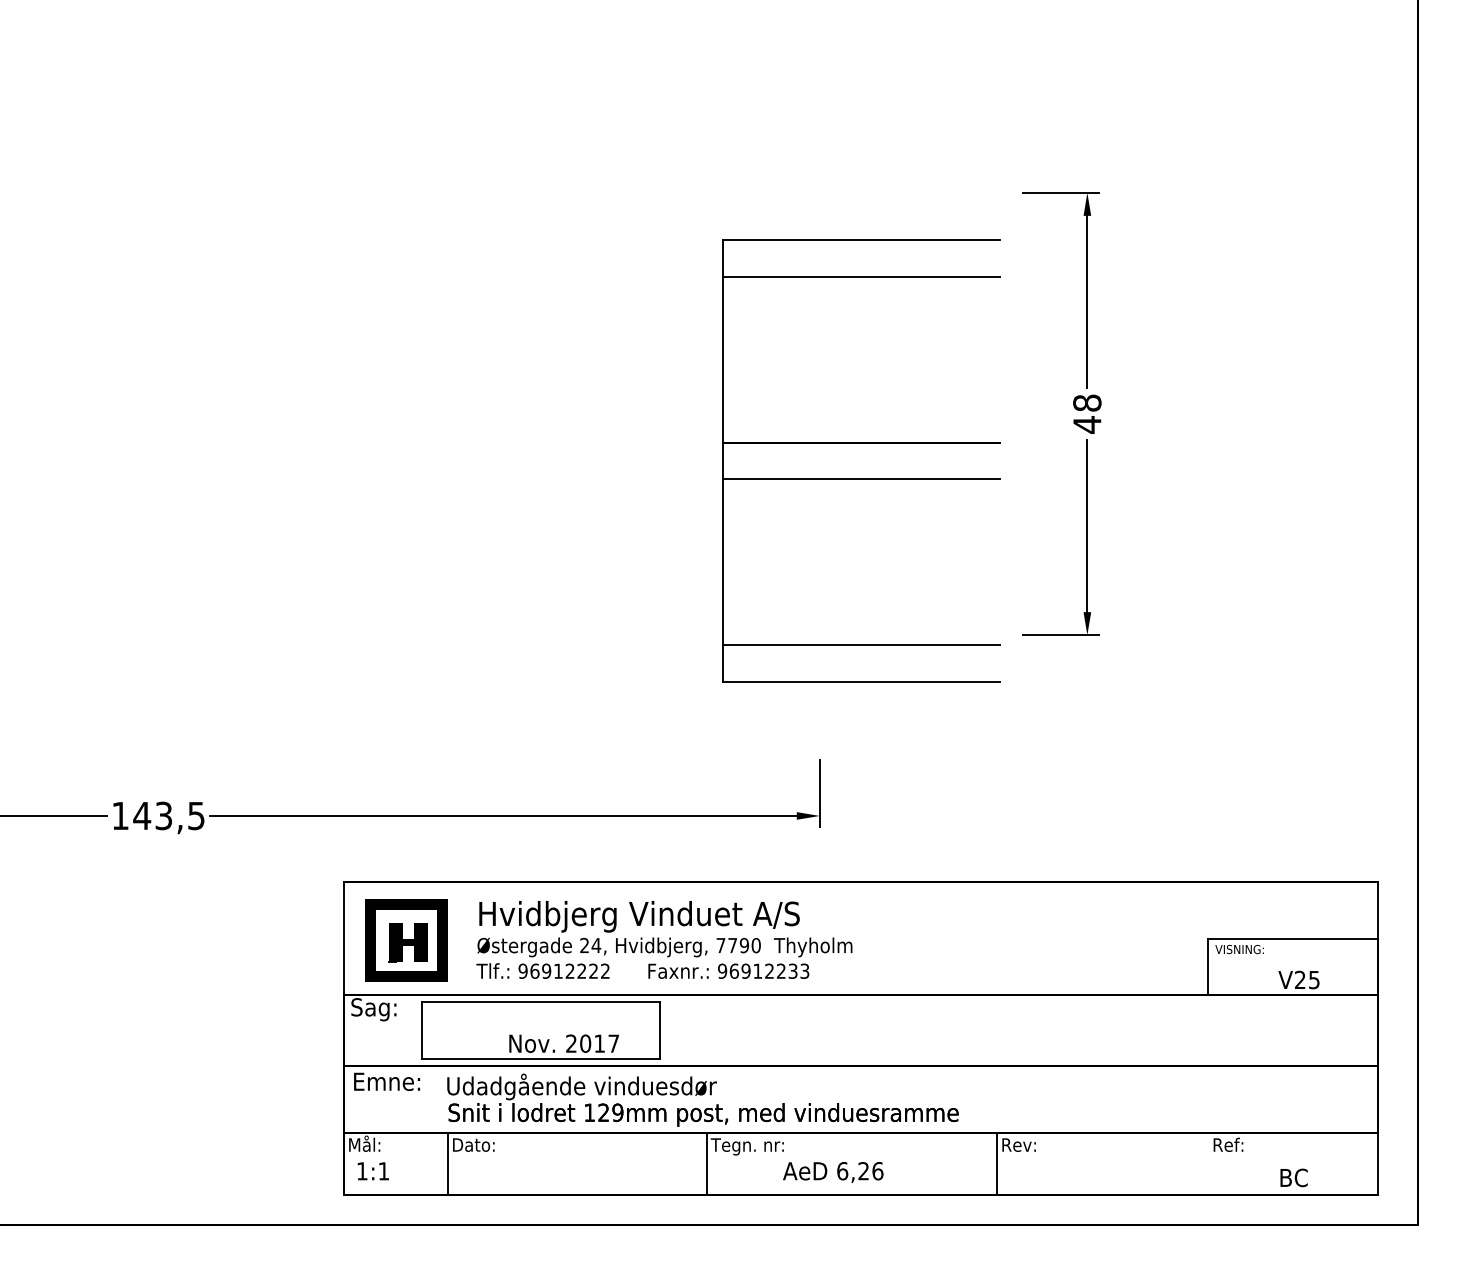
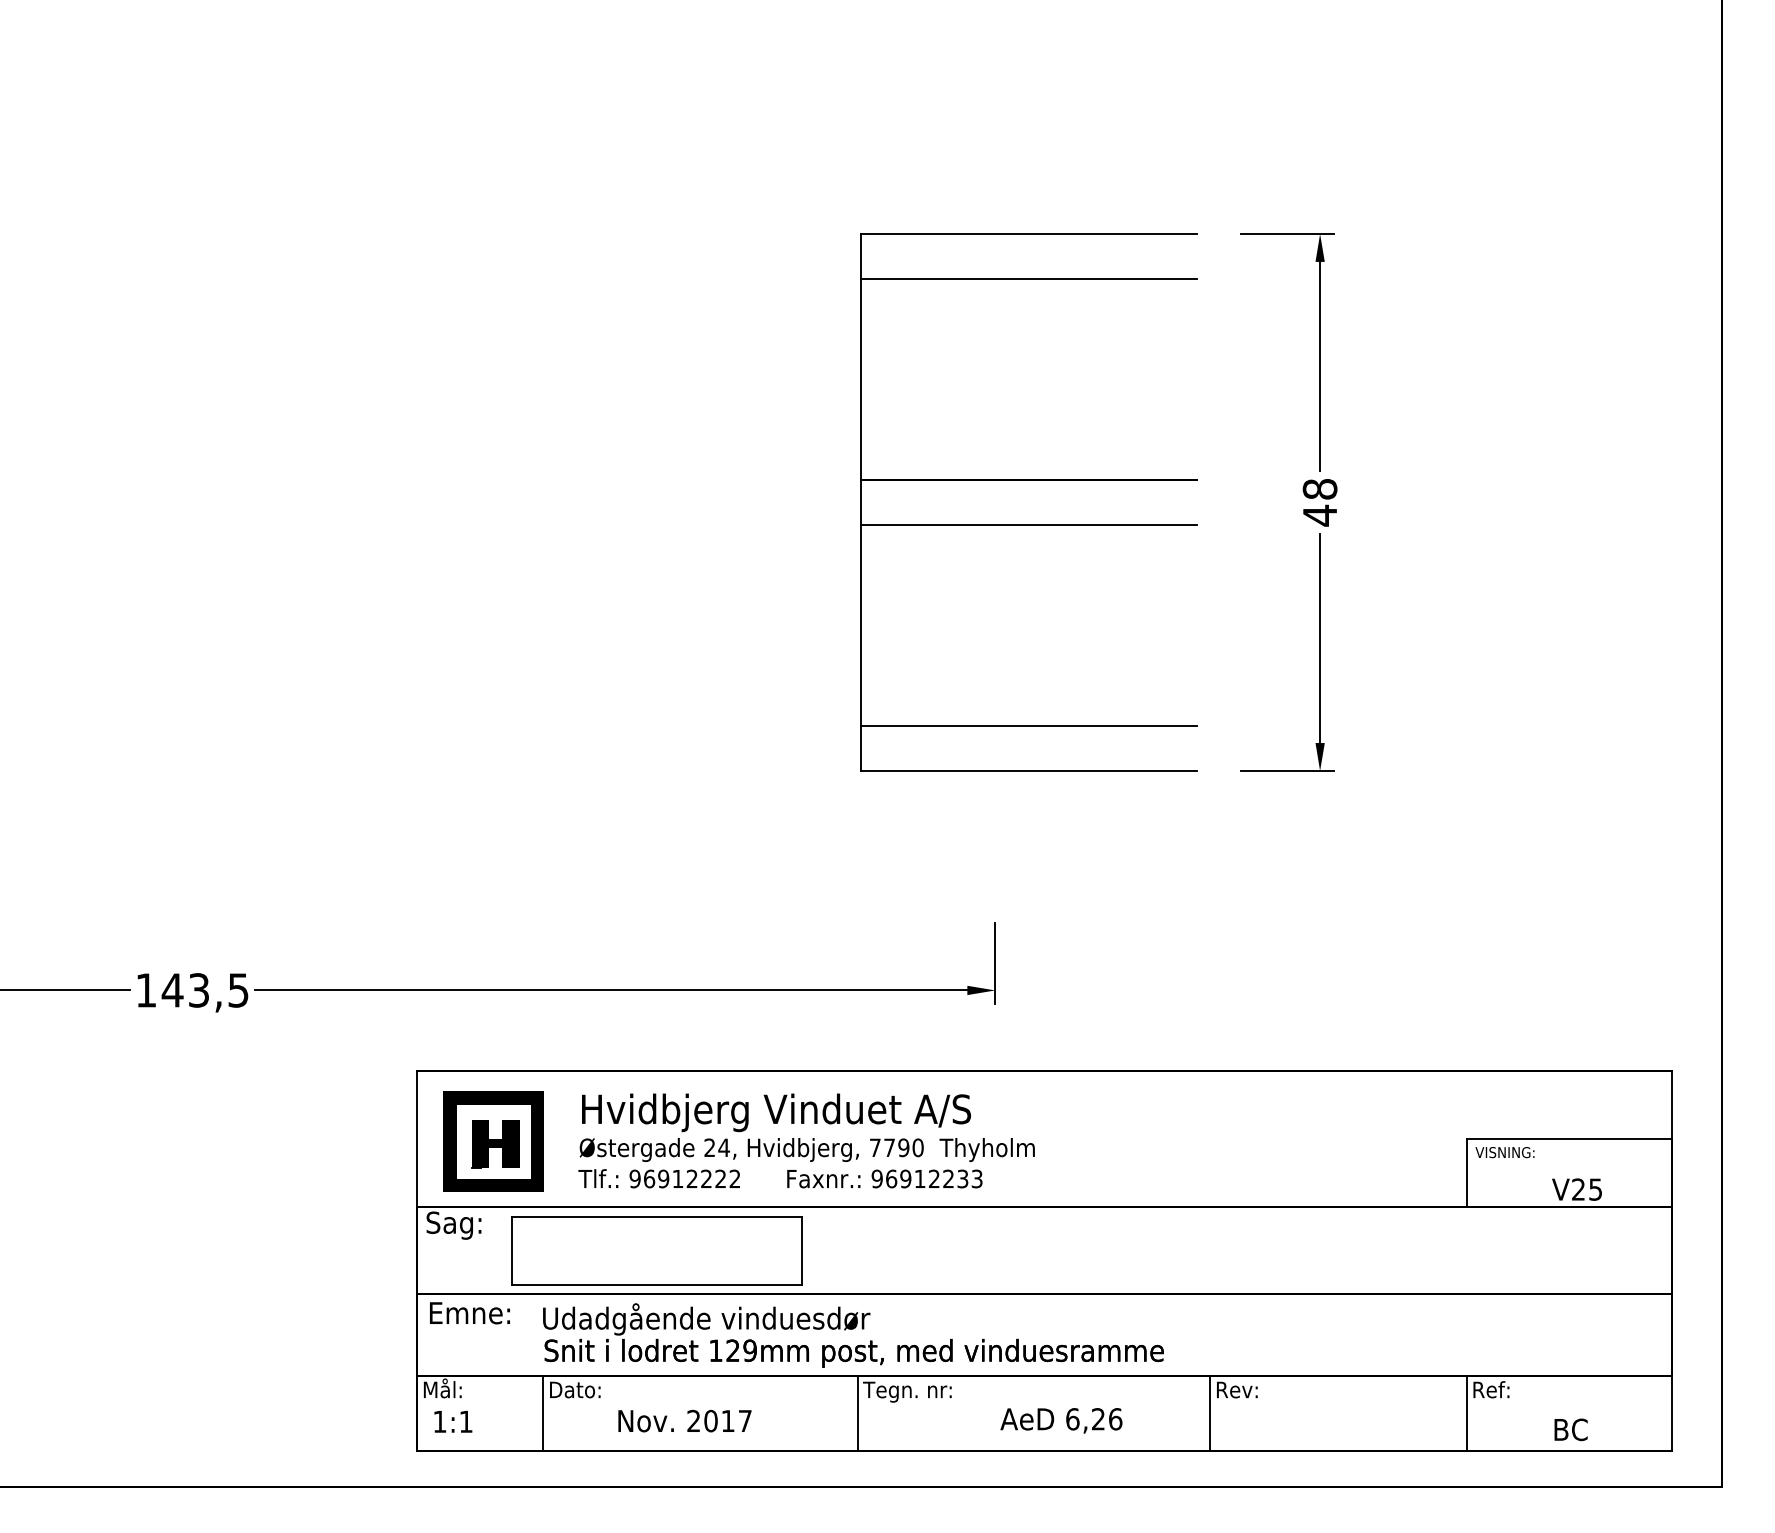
part: (861, 443) -> (1028, 481), moved
text: (563, 1043) -> (684, 1420), moved
line: (1208, 1164) -> (1467, 1413), added
text: (833, 1172) -> (1061, 1420), moved

